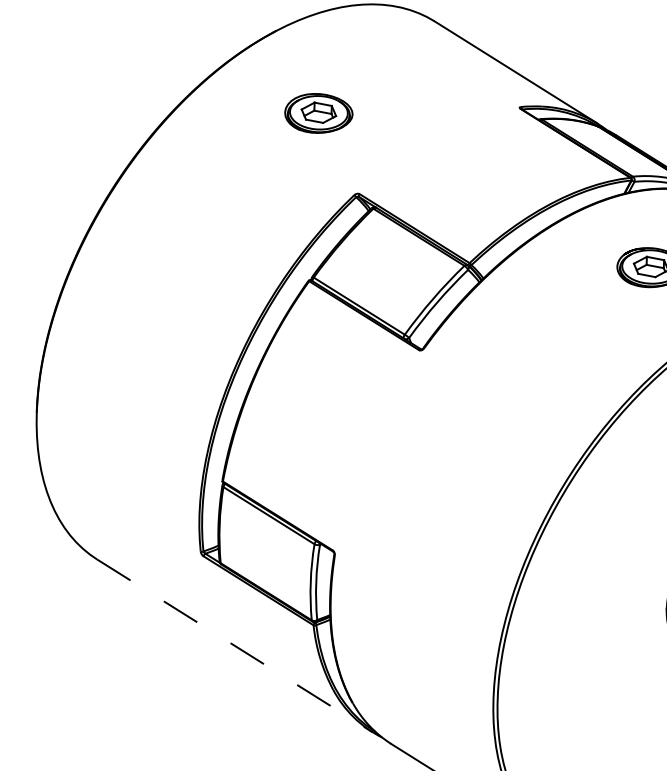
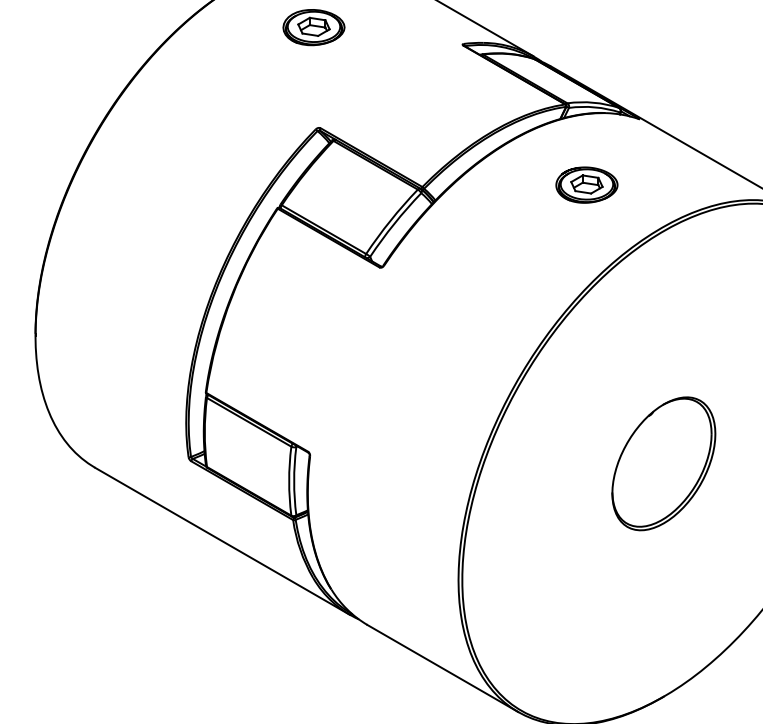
part: (318, 113) -> (313, 27), moved
line: (235, 646) -> (223, 541), dashed -> solid

